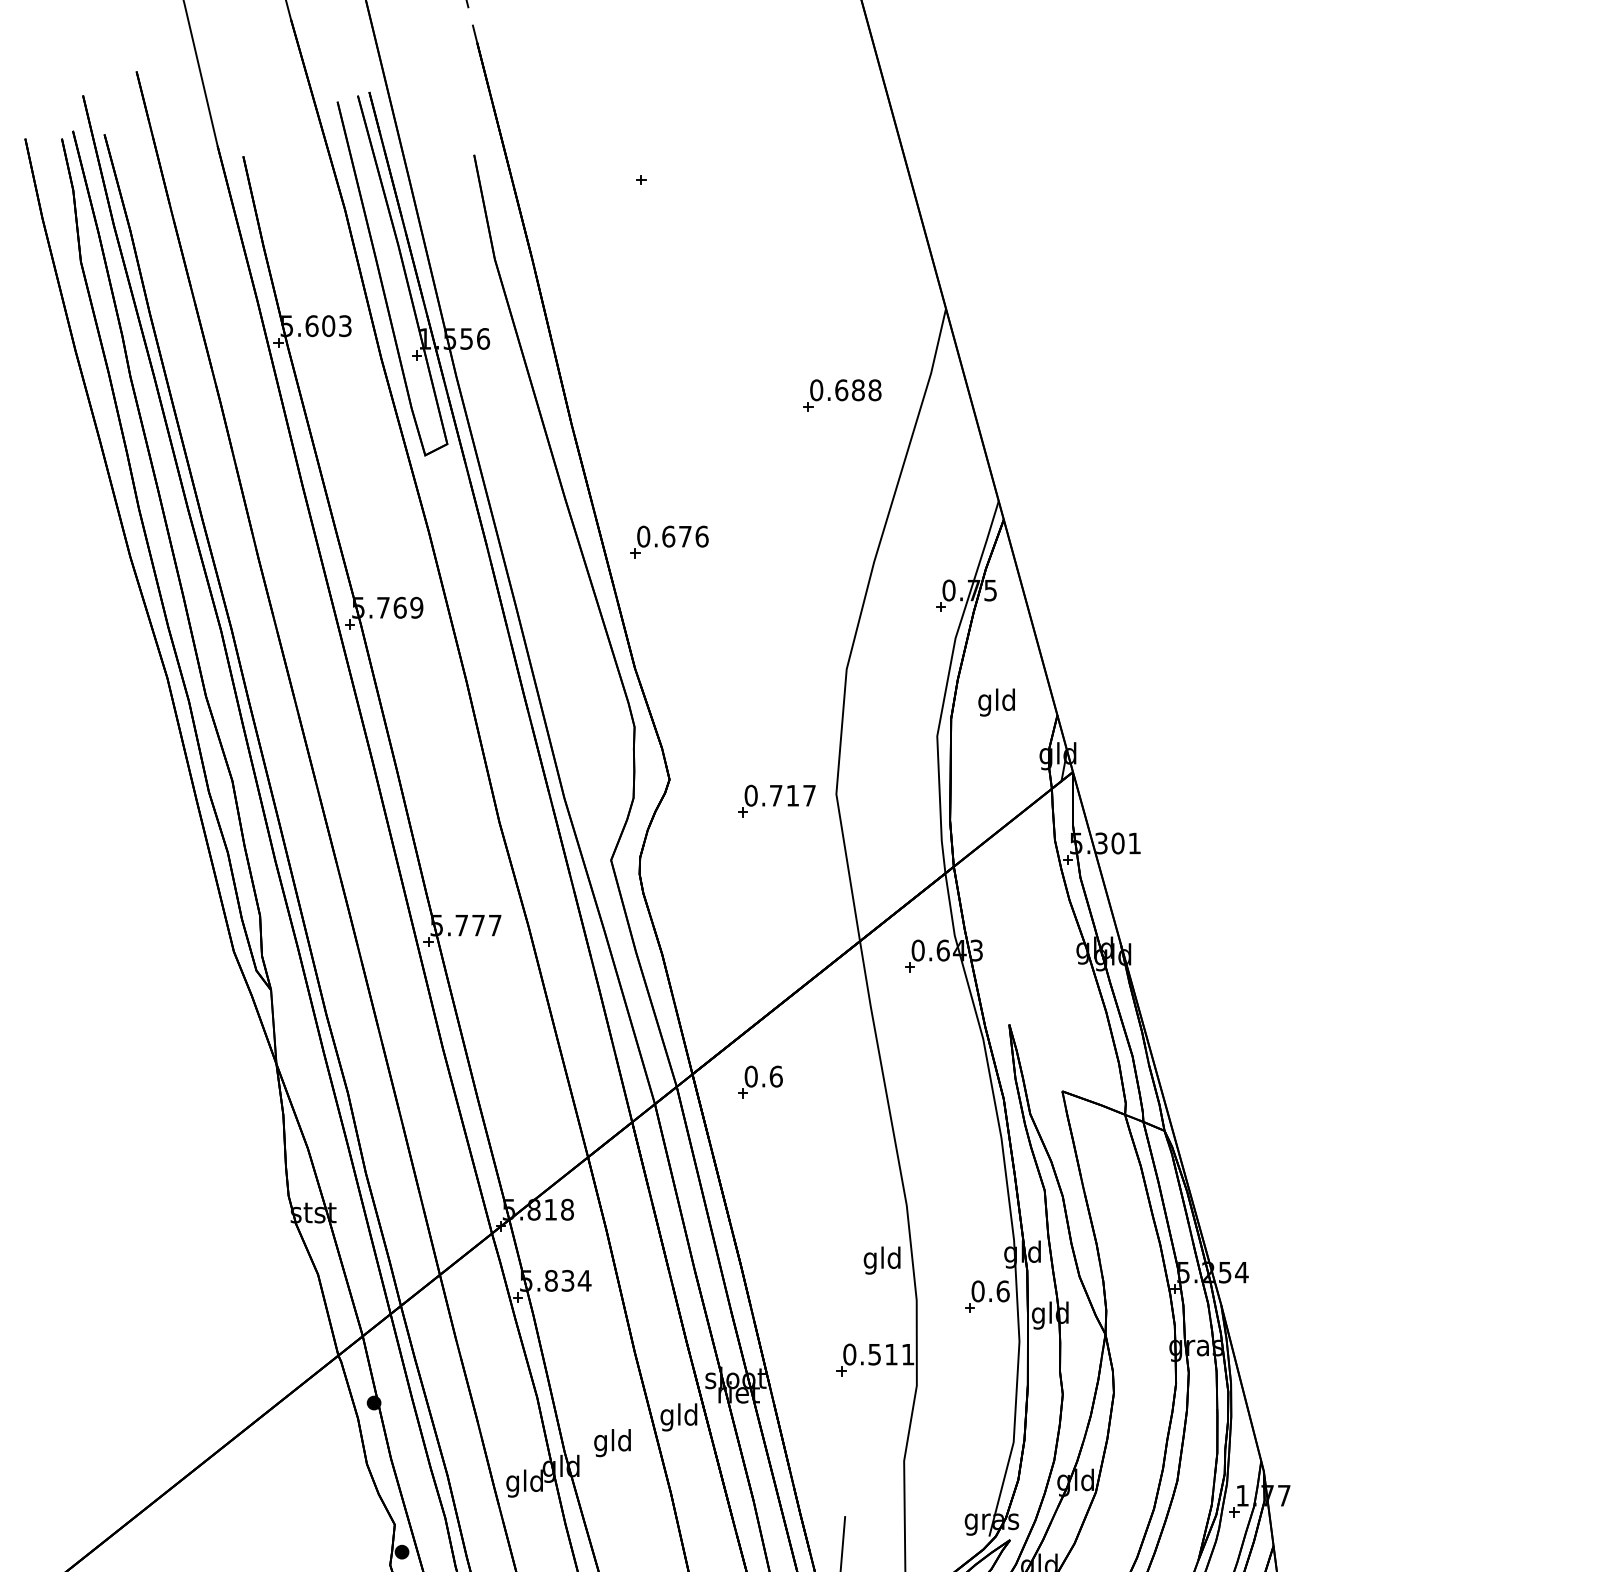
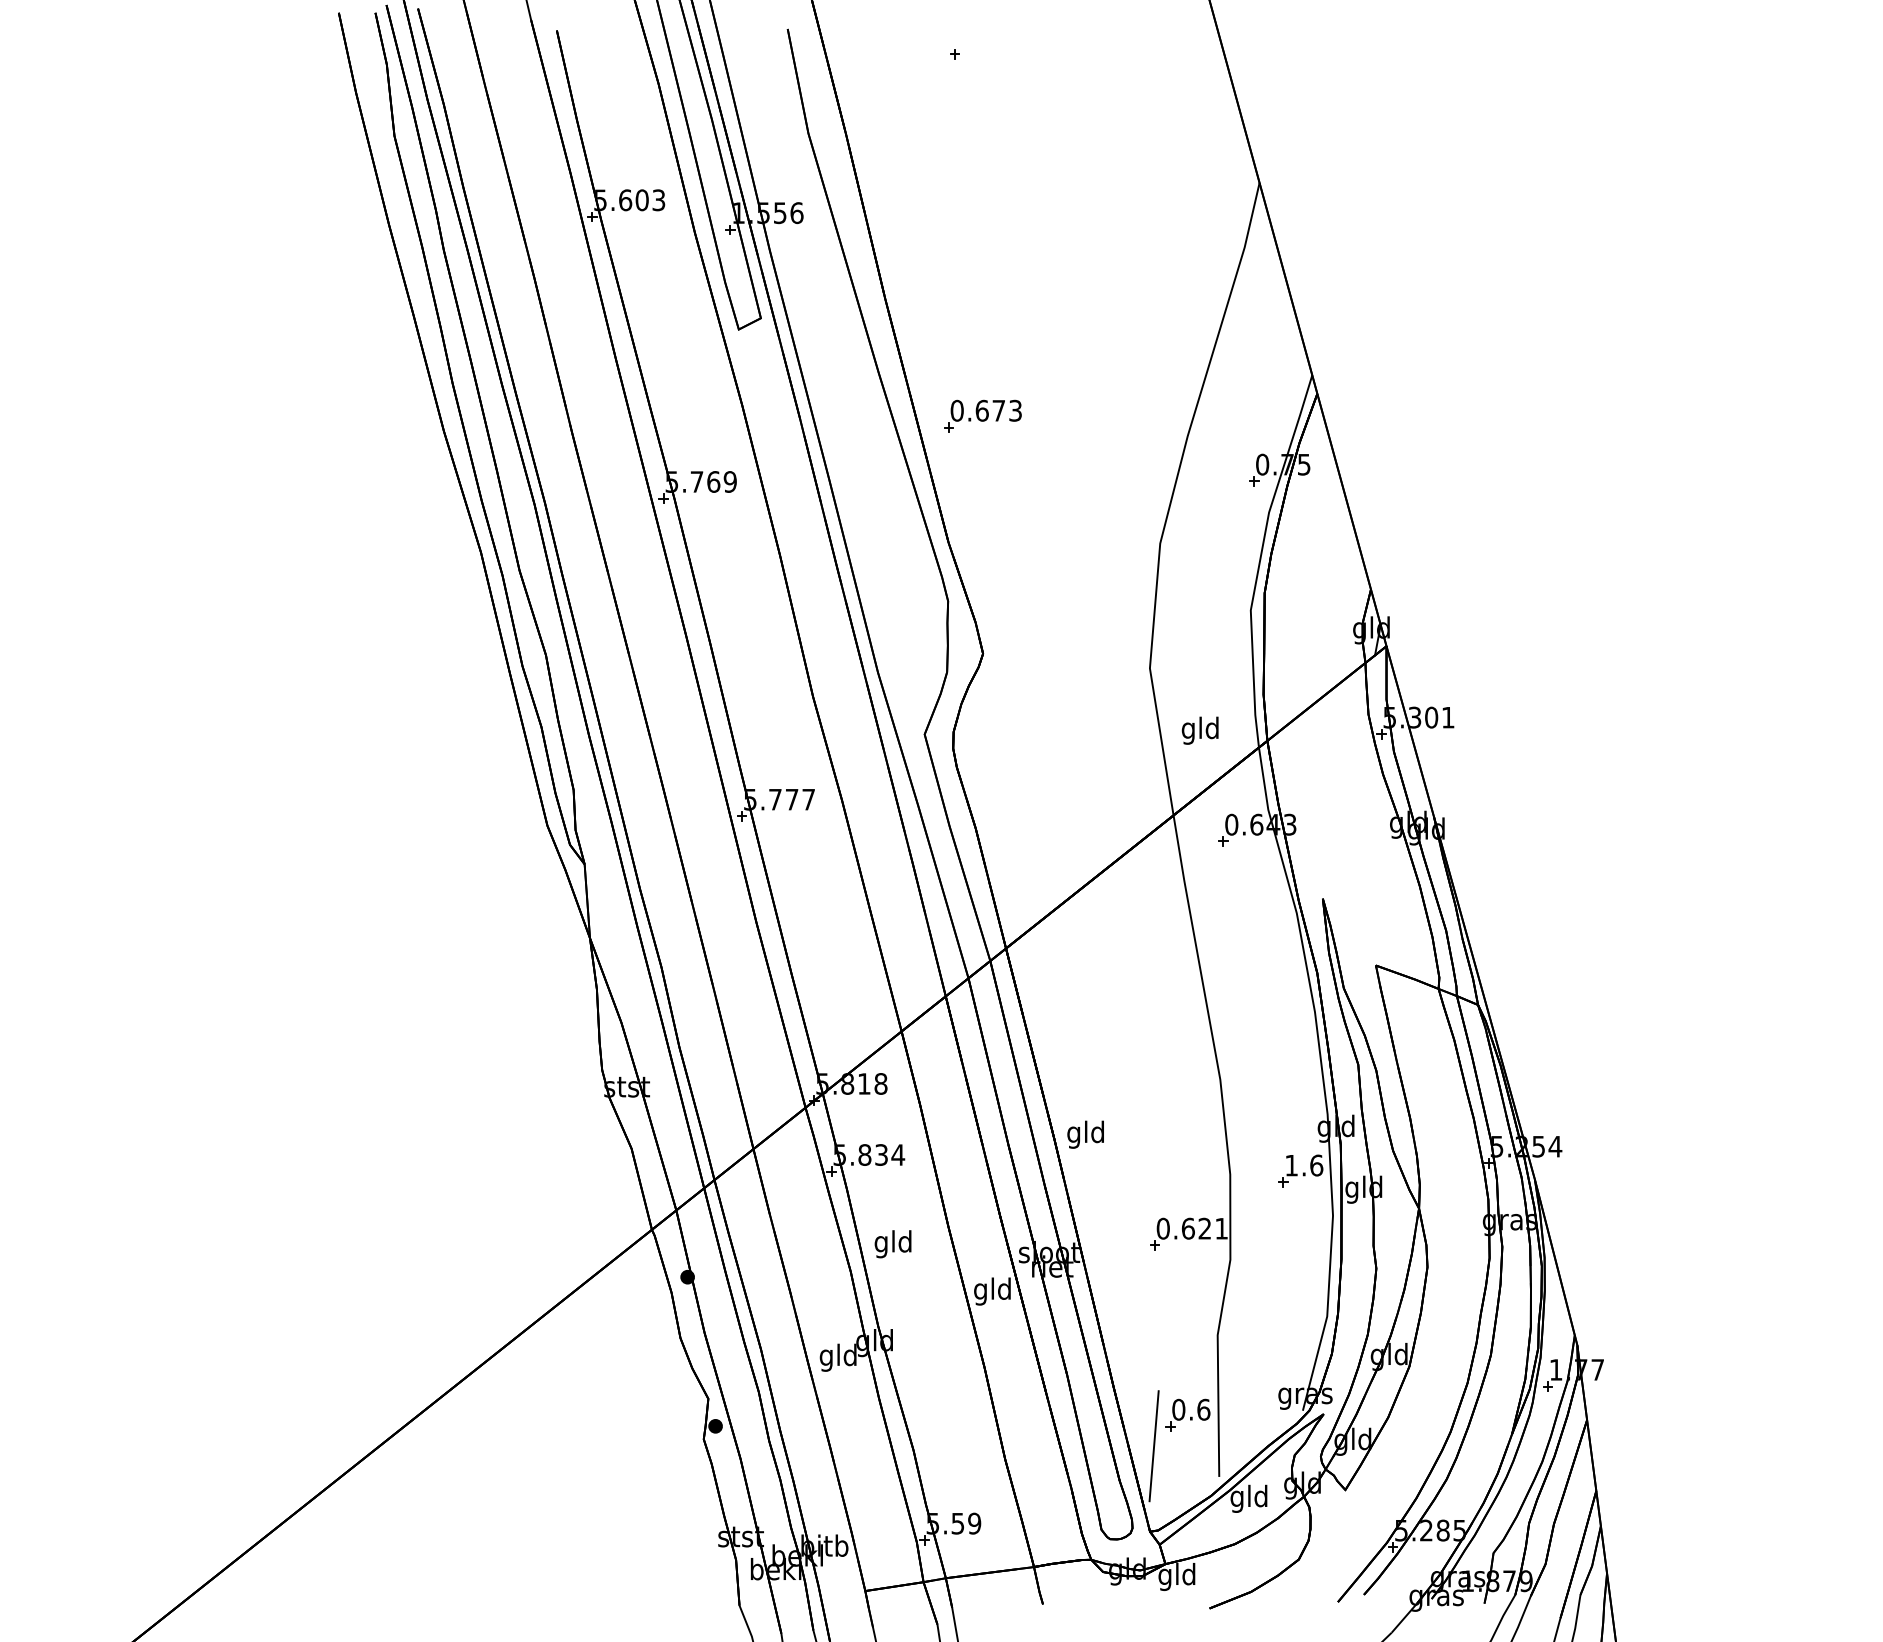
part: (842, 395) -> (1156, 269), removed
text: (701, 536) -> (1015, 410), 0.676 -> 0.673
text: (995, 702) -> (1199, 730), moved
part: (776, 801) -> (1090, 675), removed
part: (759, 1081) -> (1187, 1414), moved
text: (881, 1260) -> (1085, 1134), moved
text: (977, 1291) -> (1291, 1165), 0.6 -> 1.6
text: (881, 1354) -> (1195, 1228), 0.511 -> 0.621
text: (611, 1443) -> (892, 1244), moved

